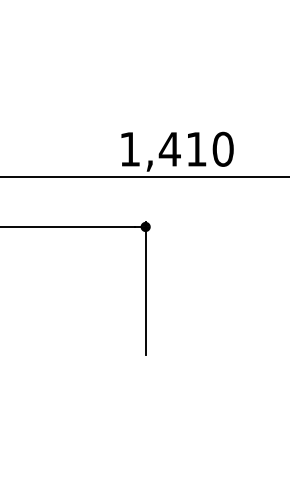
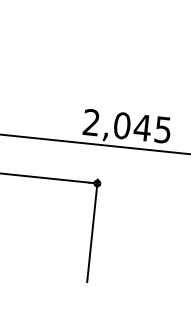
text: (176, 148) -> (127, 125), 1,410 -> 2,045

